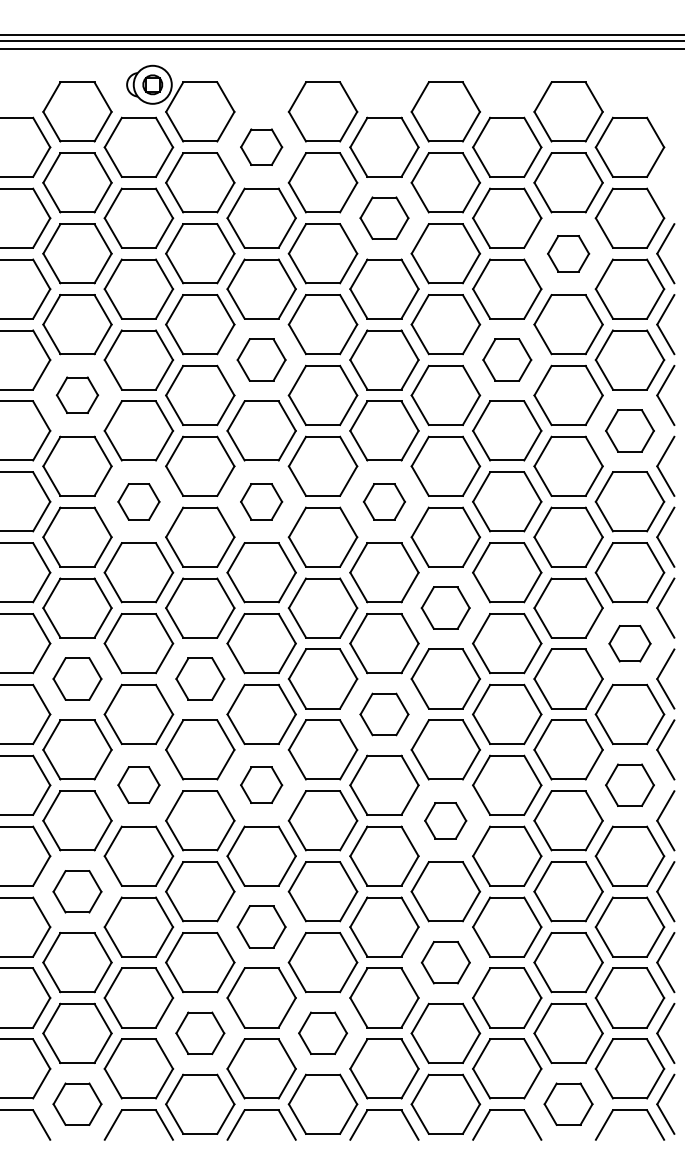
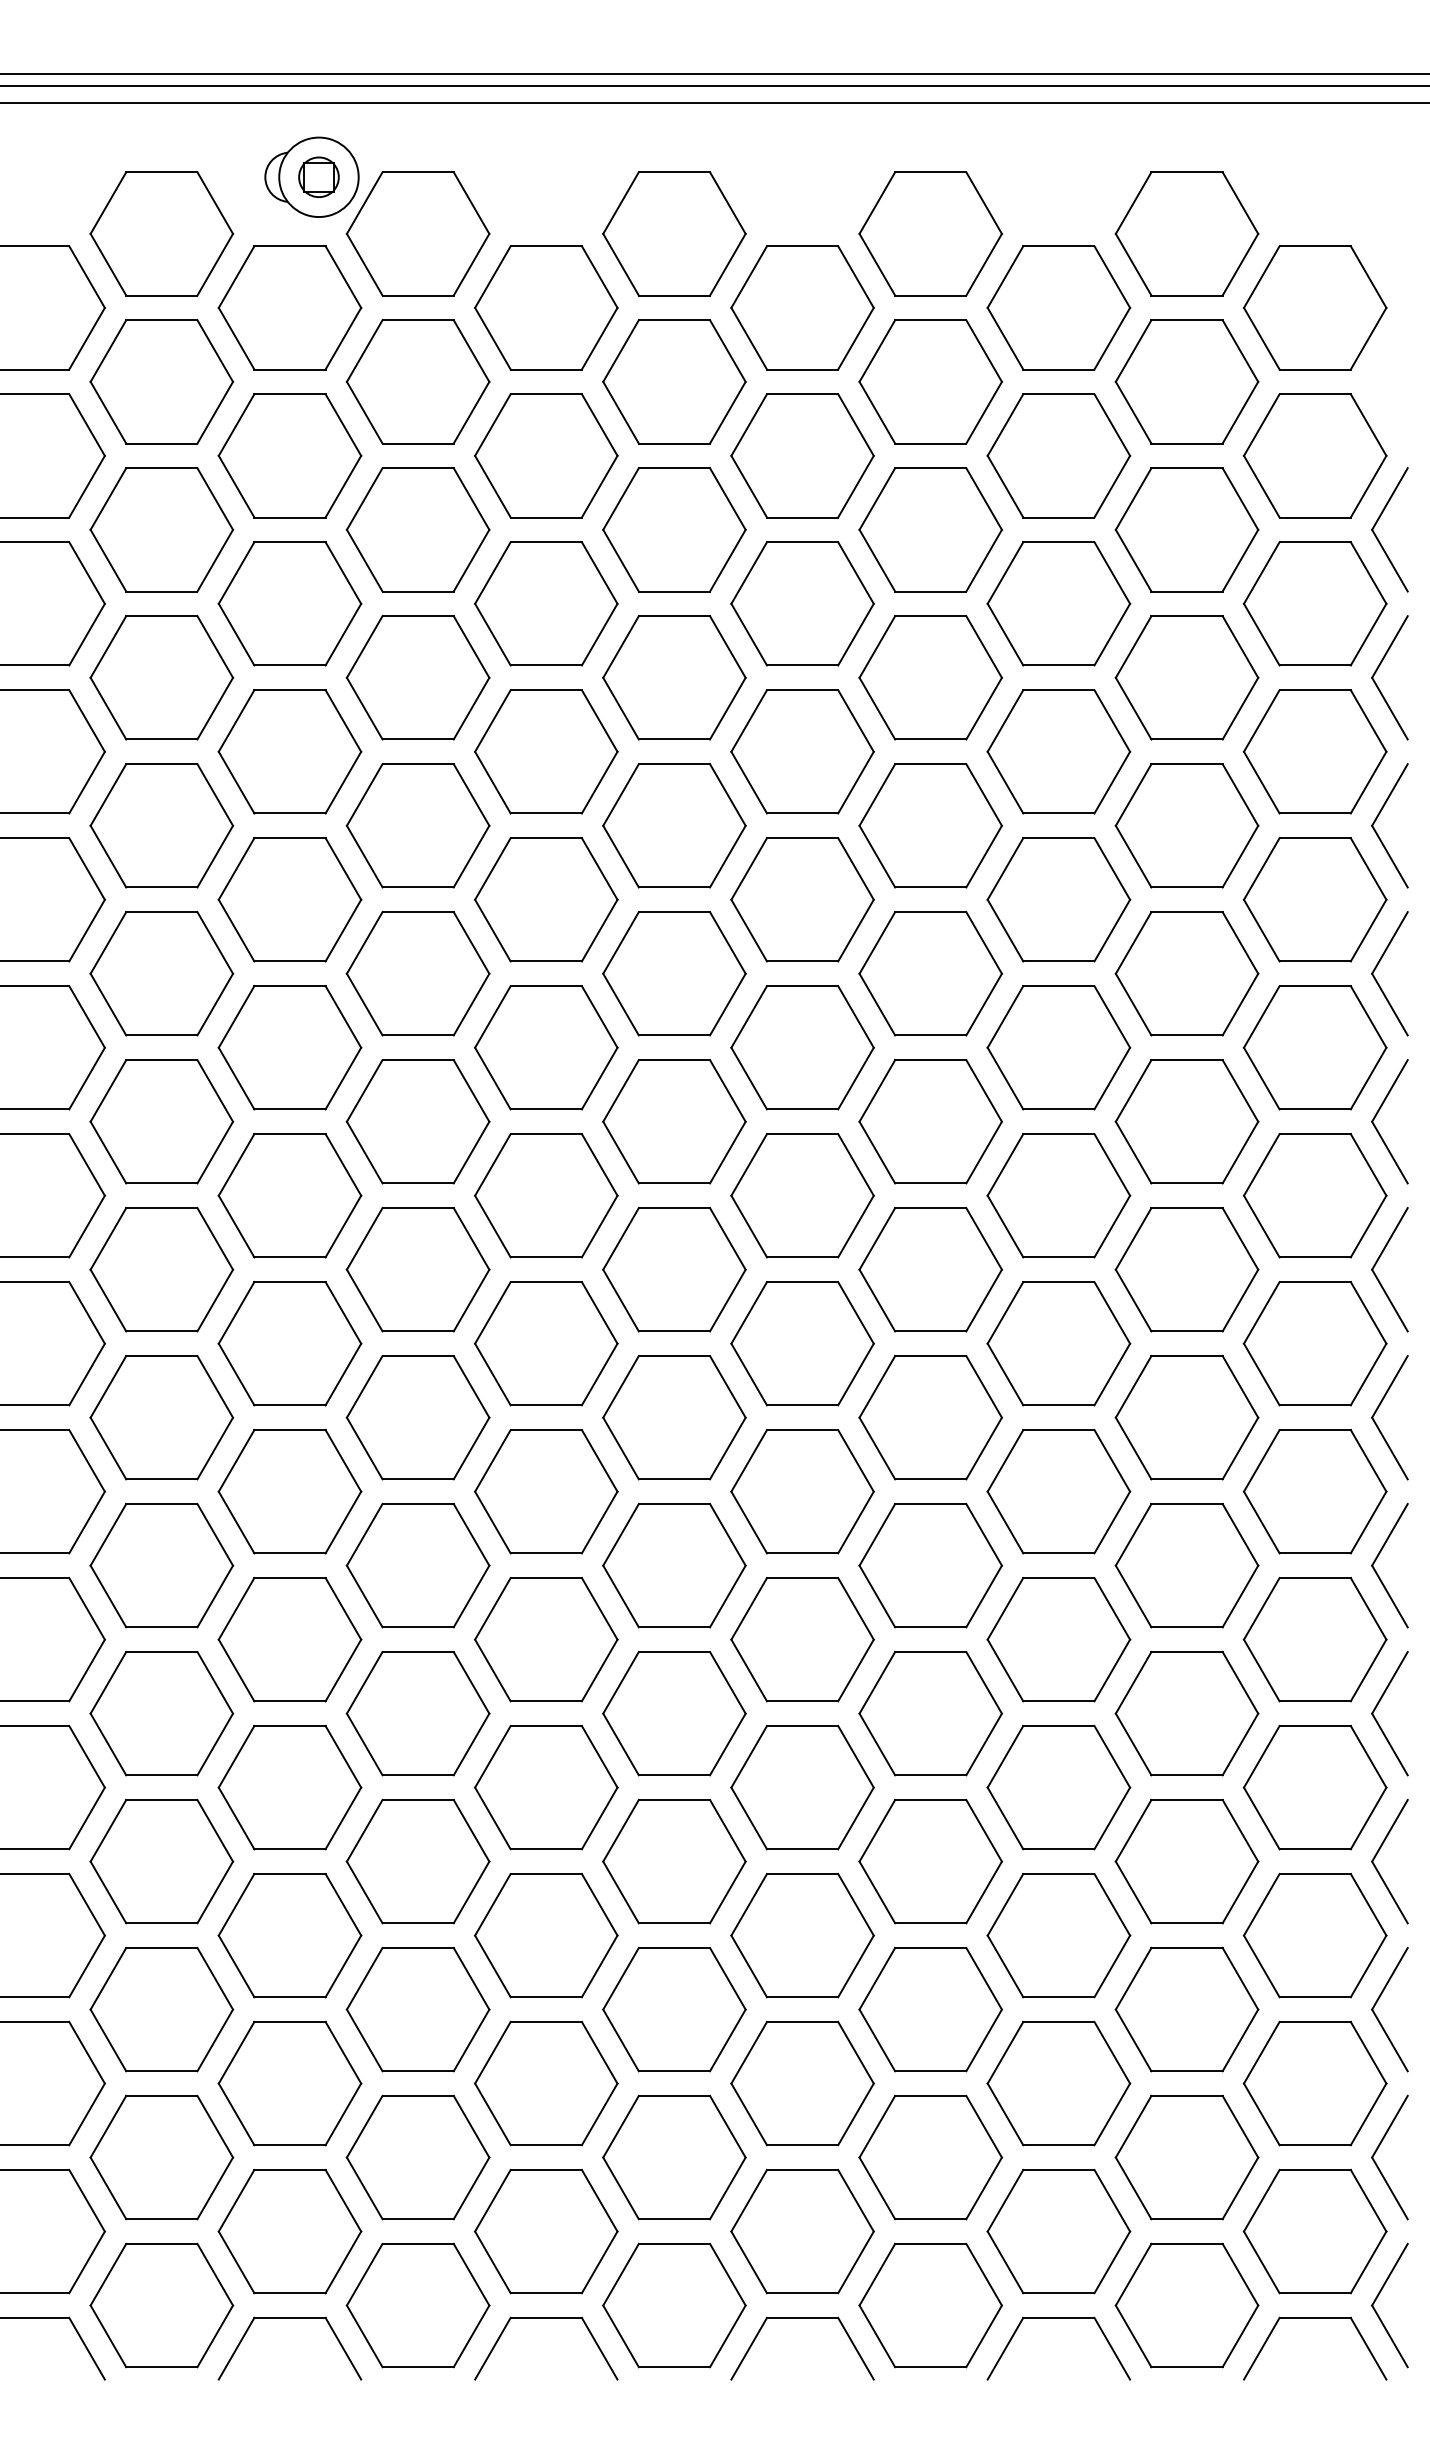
part: (261, 146) -> (545, 306), size x1.67
part: (384, 217) -> (802, 454), size x1.43
part: (568, 253) -> (1186, 529), size x1.67
part: (261, 359) -> (545, 750), size x1.43
part: (507, 359) -> (1059, 750), size x1.43
part: (77, 394) -> (161, 823), size x1.67
part: (629, 430) -> (1314, 898), size x1.43
part: (138, 501) -> (289, 1047), size x1.67
part: (261, 501) -> (545, 1047), size x1.67
part: (384, 501) -> (802, 1047), size x1.67
part: (445, 607) -> (930, 1268), size x1.43
part: (629, 643) -> (1314, 1343), size x1.67
part: (77, 678) -> (161, 1416), size x1.43
part: (200, 678) -> (418, 1416), size x1.43
part: (384, 714) -> (802, 1491), size x1.43
part: (138, 784) -> (289, 1637), size x1.67
part: (261, 784) -> (545, 1637), size x1.67
part: (629, 784) -> (1314, 1637), size x1.43
part: (445, 820) -> (930, 1713), size x1.67
part: (77, 891) -> (161, 1861), size x1.43
part: (261, 926) -> (545, 1934), size x1.43
part: (445, 962) -> (930, 2009), size x1.43
part: (200, 1032) -> (418, 2155), size x1.43
part: (322, 1032) -> (673, 2155), size x1.43
part: (77, 1103) -> (161, 2303), size x1.43
part: (568, 1103) -> (1186, 2303), size x1.43

